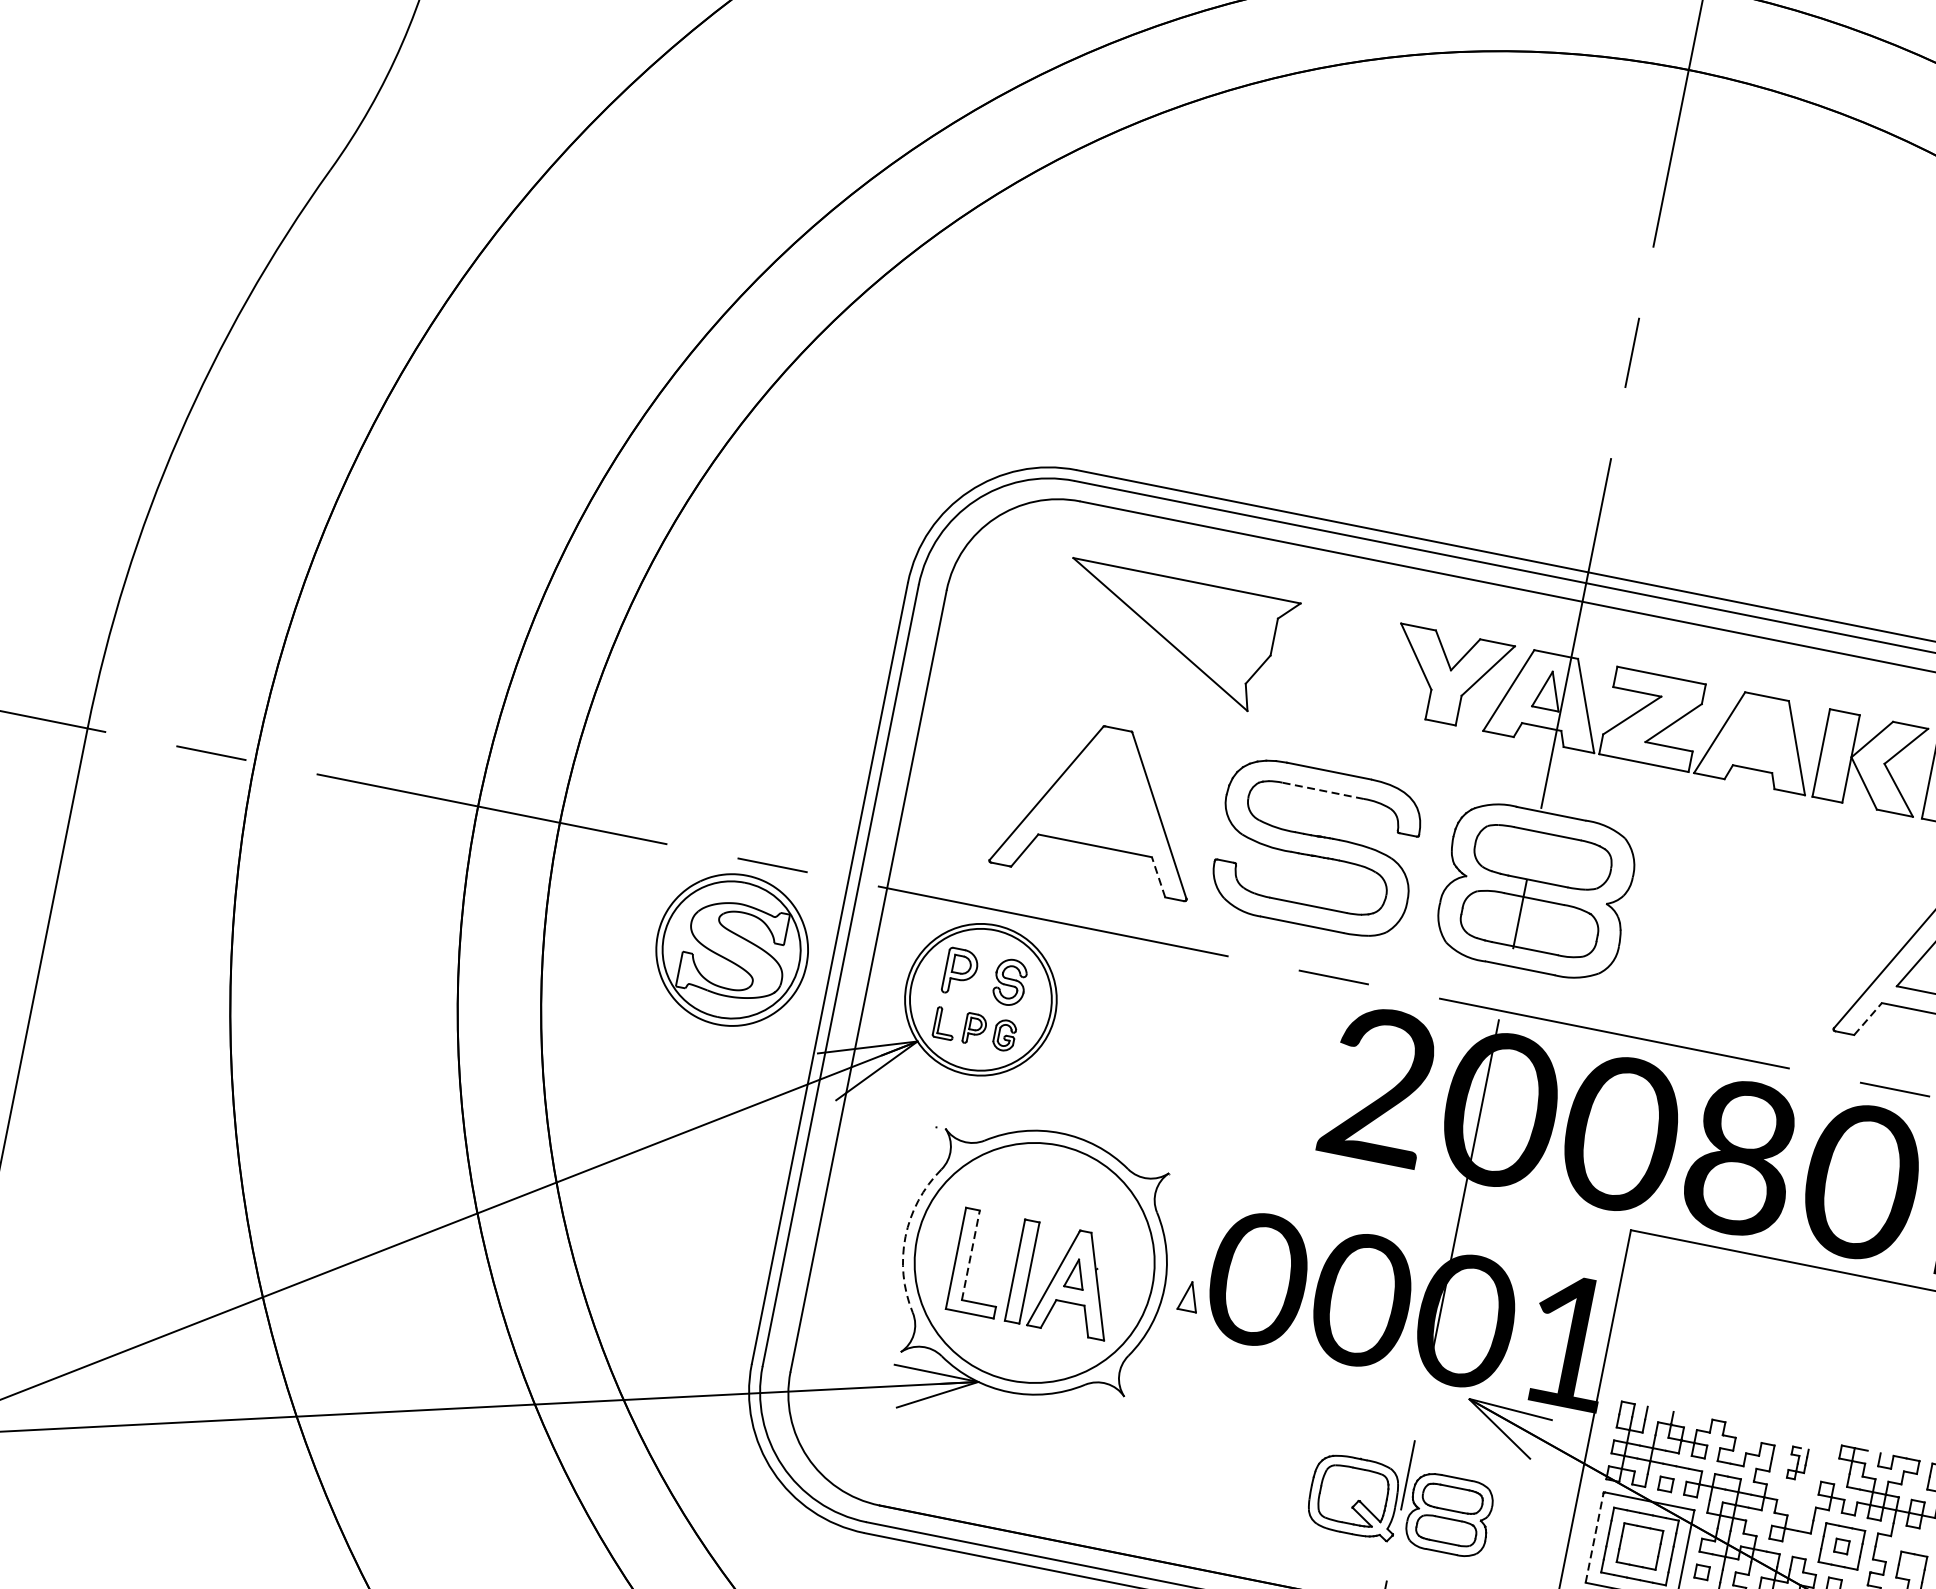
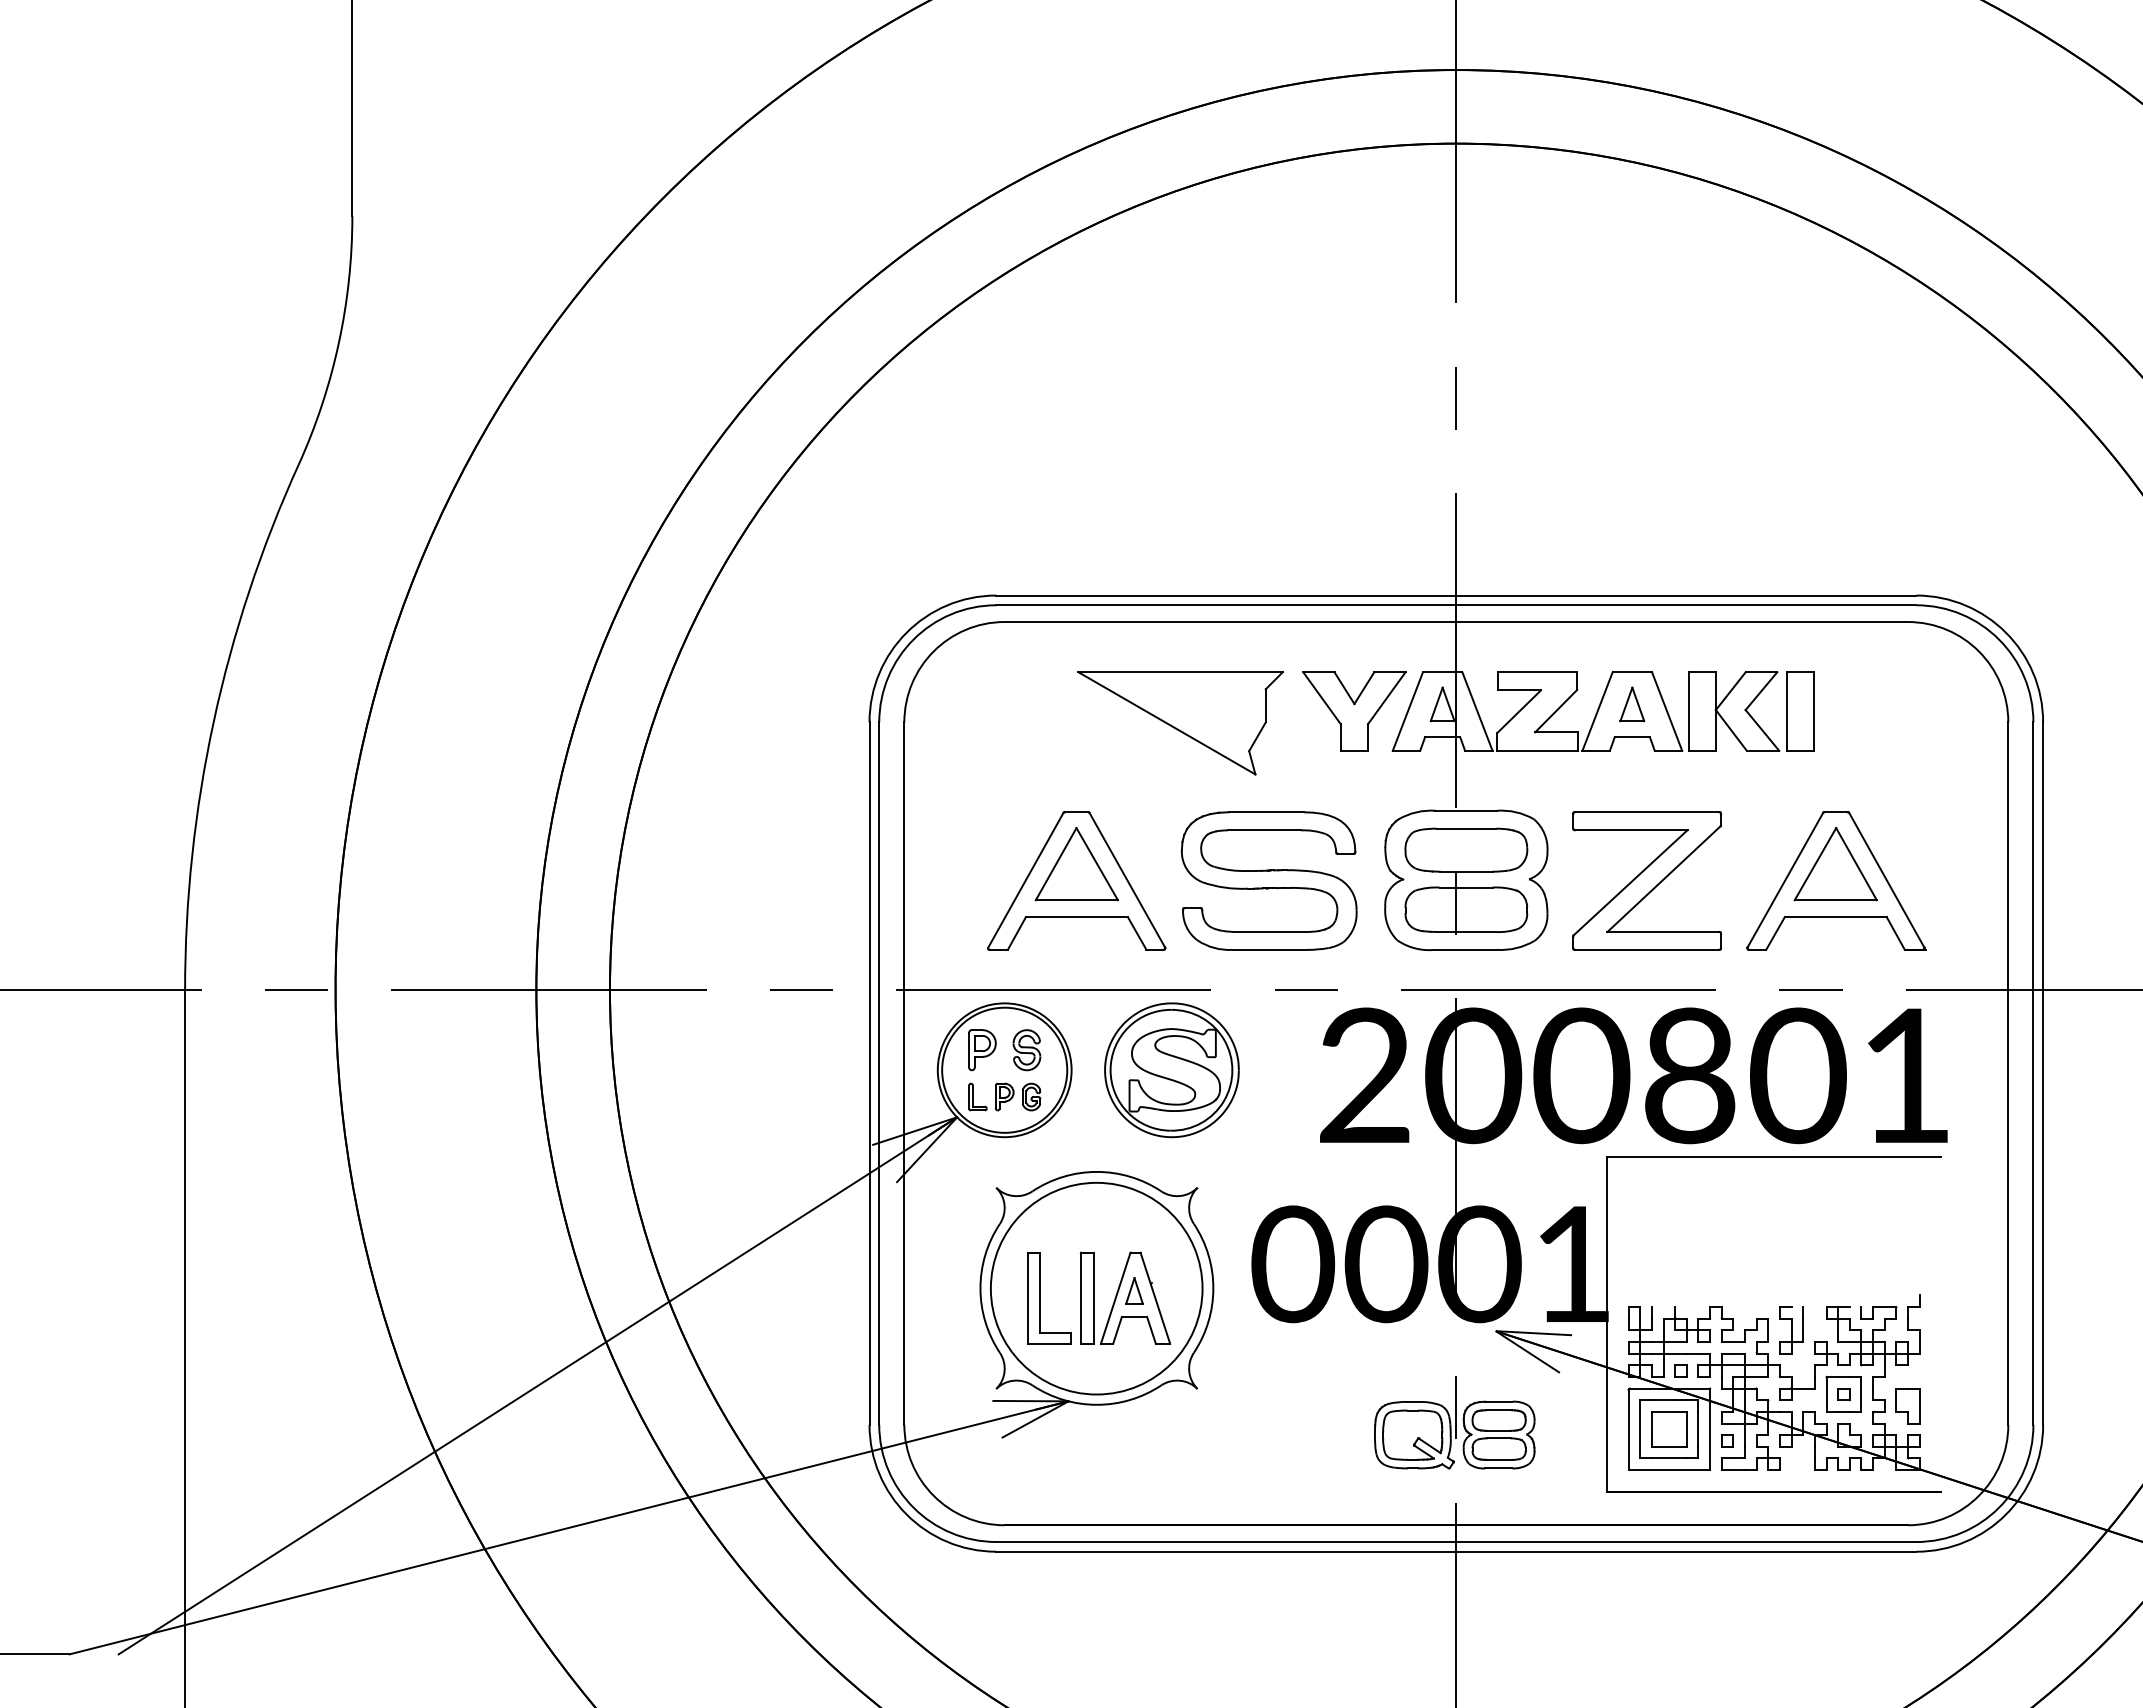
part: (1175, 637) -> (1180, 723), moved
part: (1760, 732) -> (1632, 704), added
part: (1106, 786) -> (1076, 864), added
line: (1322, 790) -> (1264, 830), dashed -> solid
line: (1158, 877) -> (1137, 933), dashed -> solid
part: (1736, 931) -> (1646, 880), added
part: (731, 950) -> (1171, 1070), moved
line: (1868, 1018) -> (1775, 933), dashed -> solid
arc: (905, 1236) -> (980, 1288), dashed -> solid
line: (971, 1254) -> (1040, 1292), dashed -> solid
part: (1189, 1296) -> (1236, 1290), removed
part: (1797, 1463) -> (1791, 1330), size x1.67
line: (1594, 1537) -> (1628, 1429), dashed -> solid

